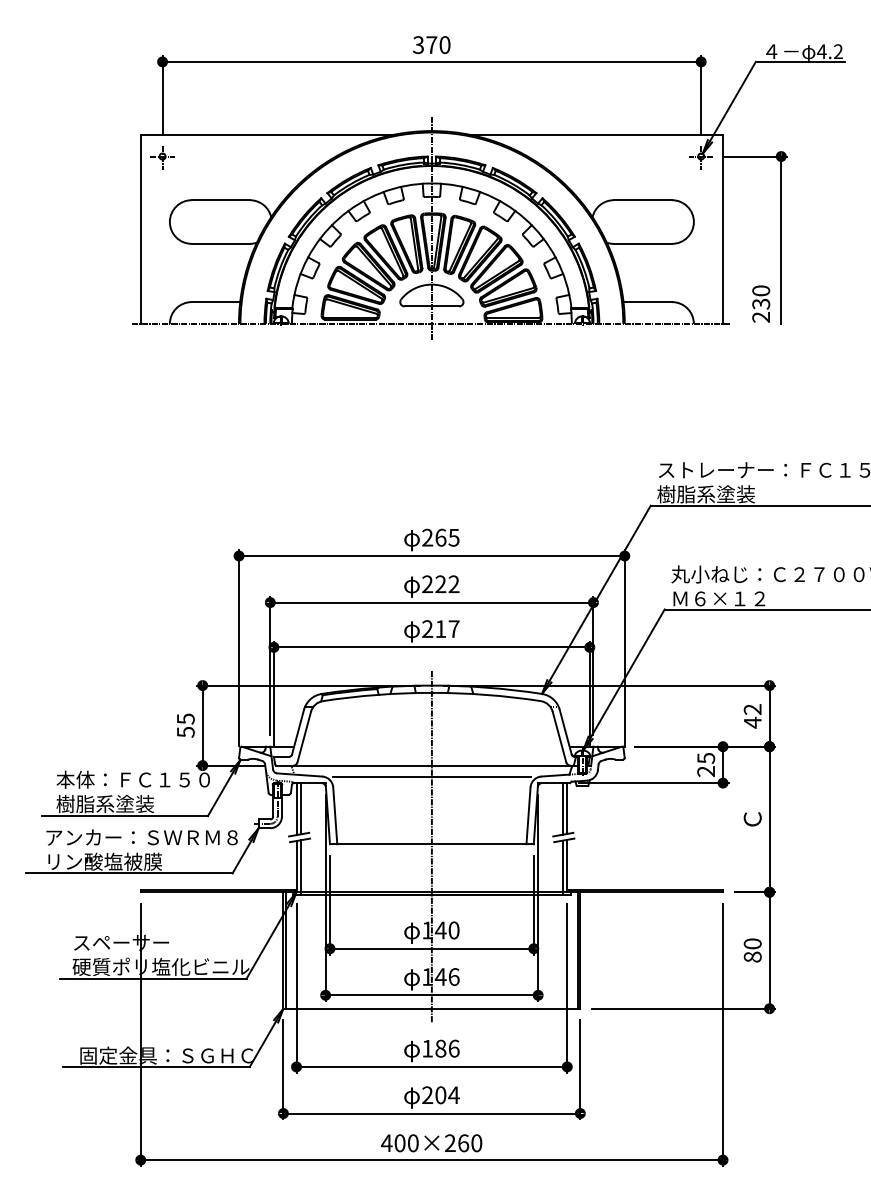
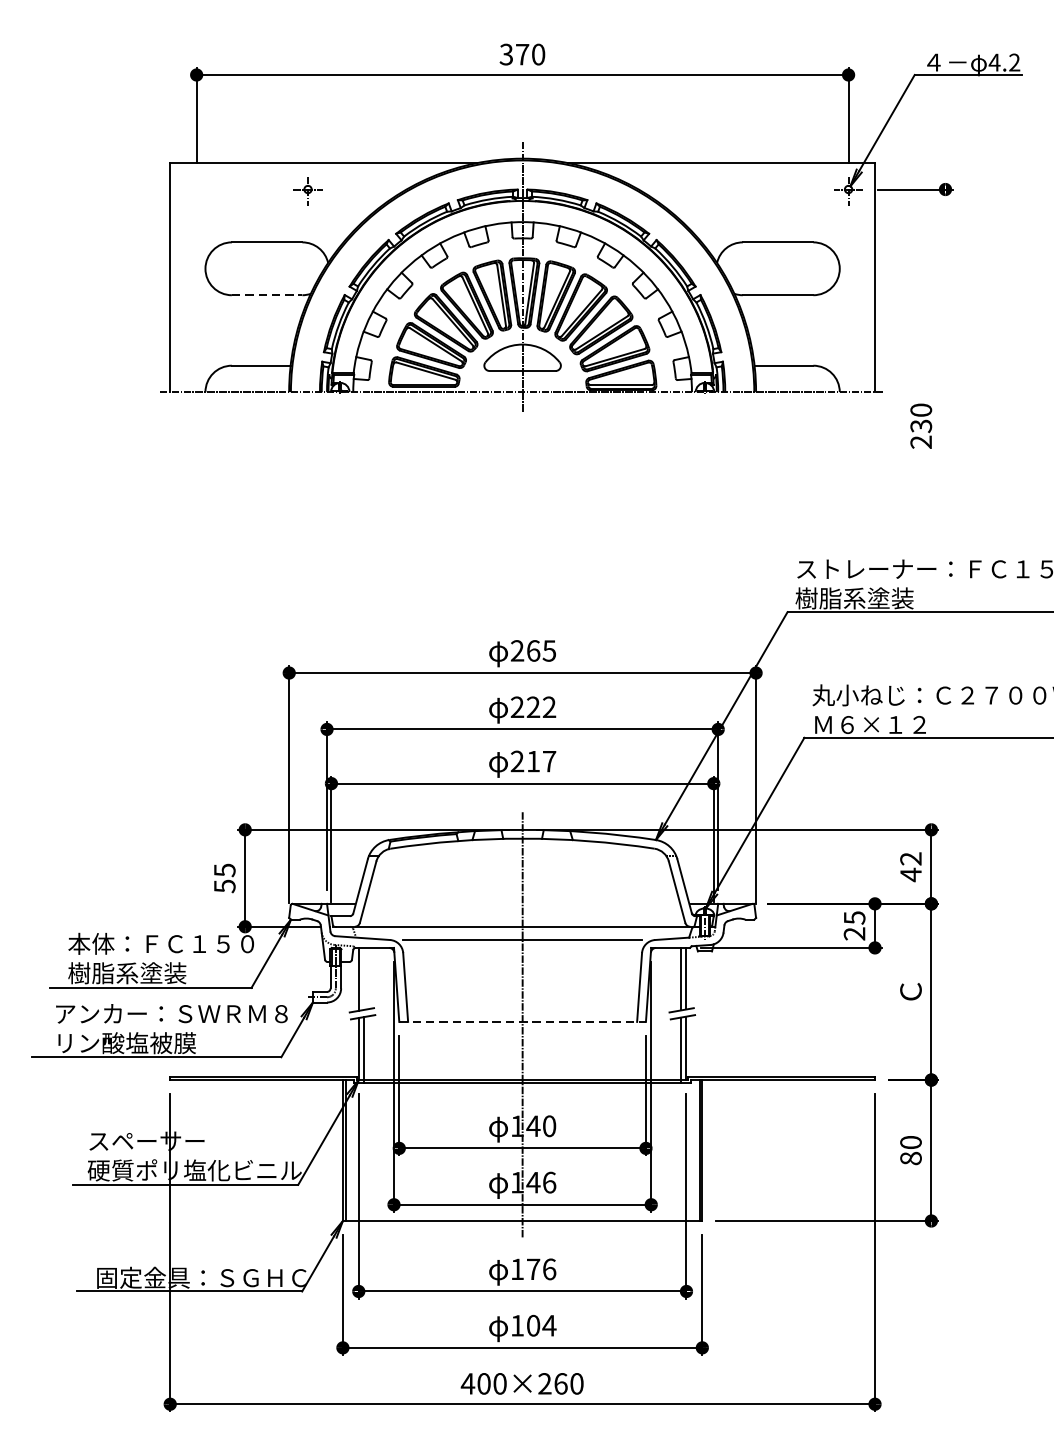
part: (162, 157) -> (307, 190), moved
line: (781, 239) -> (945, 289), removed
line: (221, 243) -> (267, 294), solid -> dashed
text: (761, 303) -> (921, 425), moved
line: (300, 808) -> (363, 978), removed
line: (431, 844) -> (522, 1022), solid -> dashed
text: (440, 1048) -> (533, 1269), 186 -> 176
text: (427, 1094) -> (517, 1324), 204 -> 104

